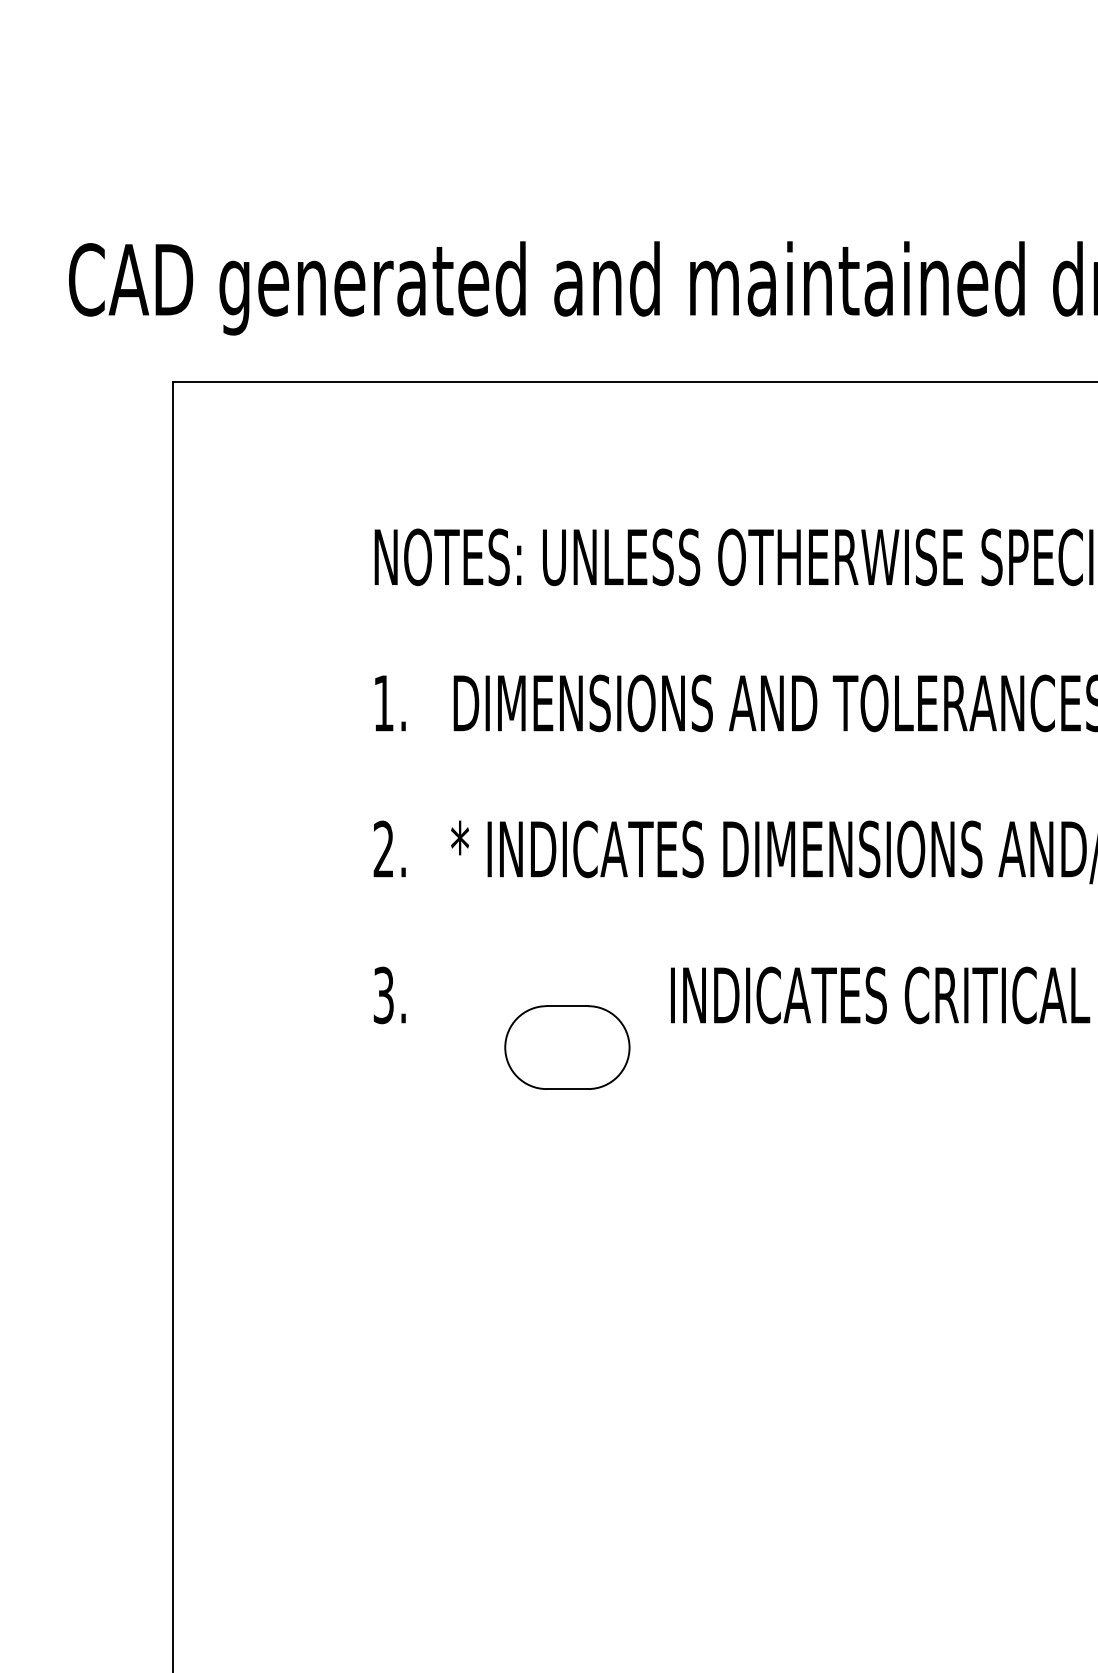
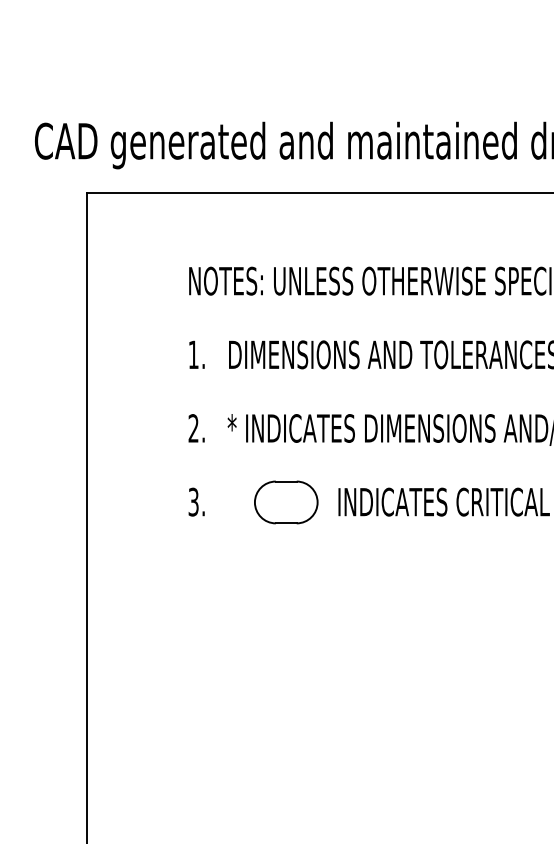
part: (567, 1047) -> (286, 502), moved

